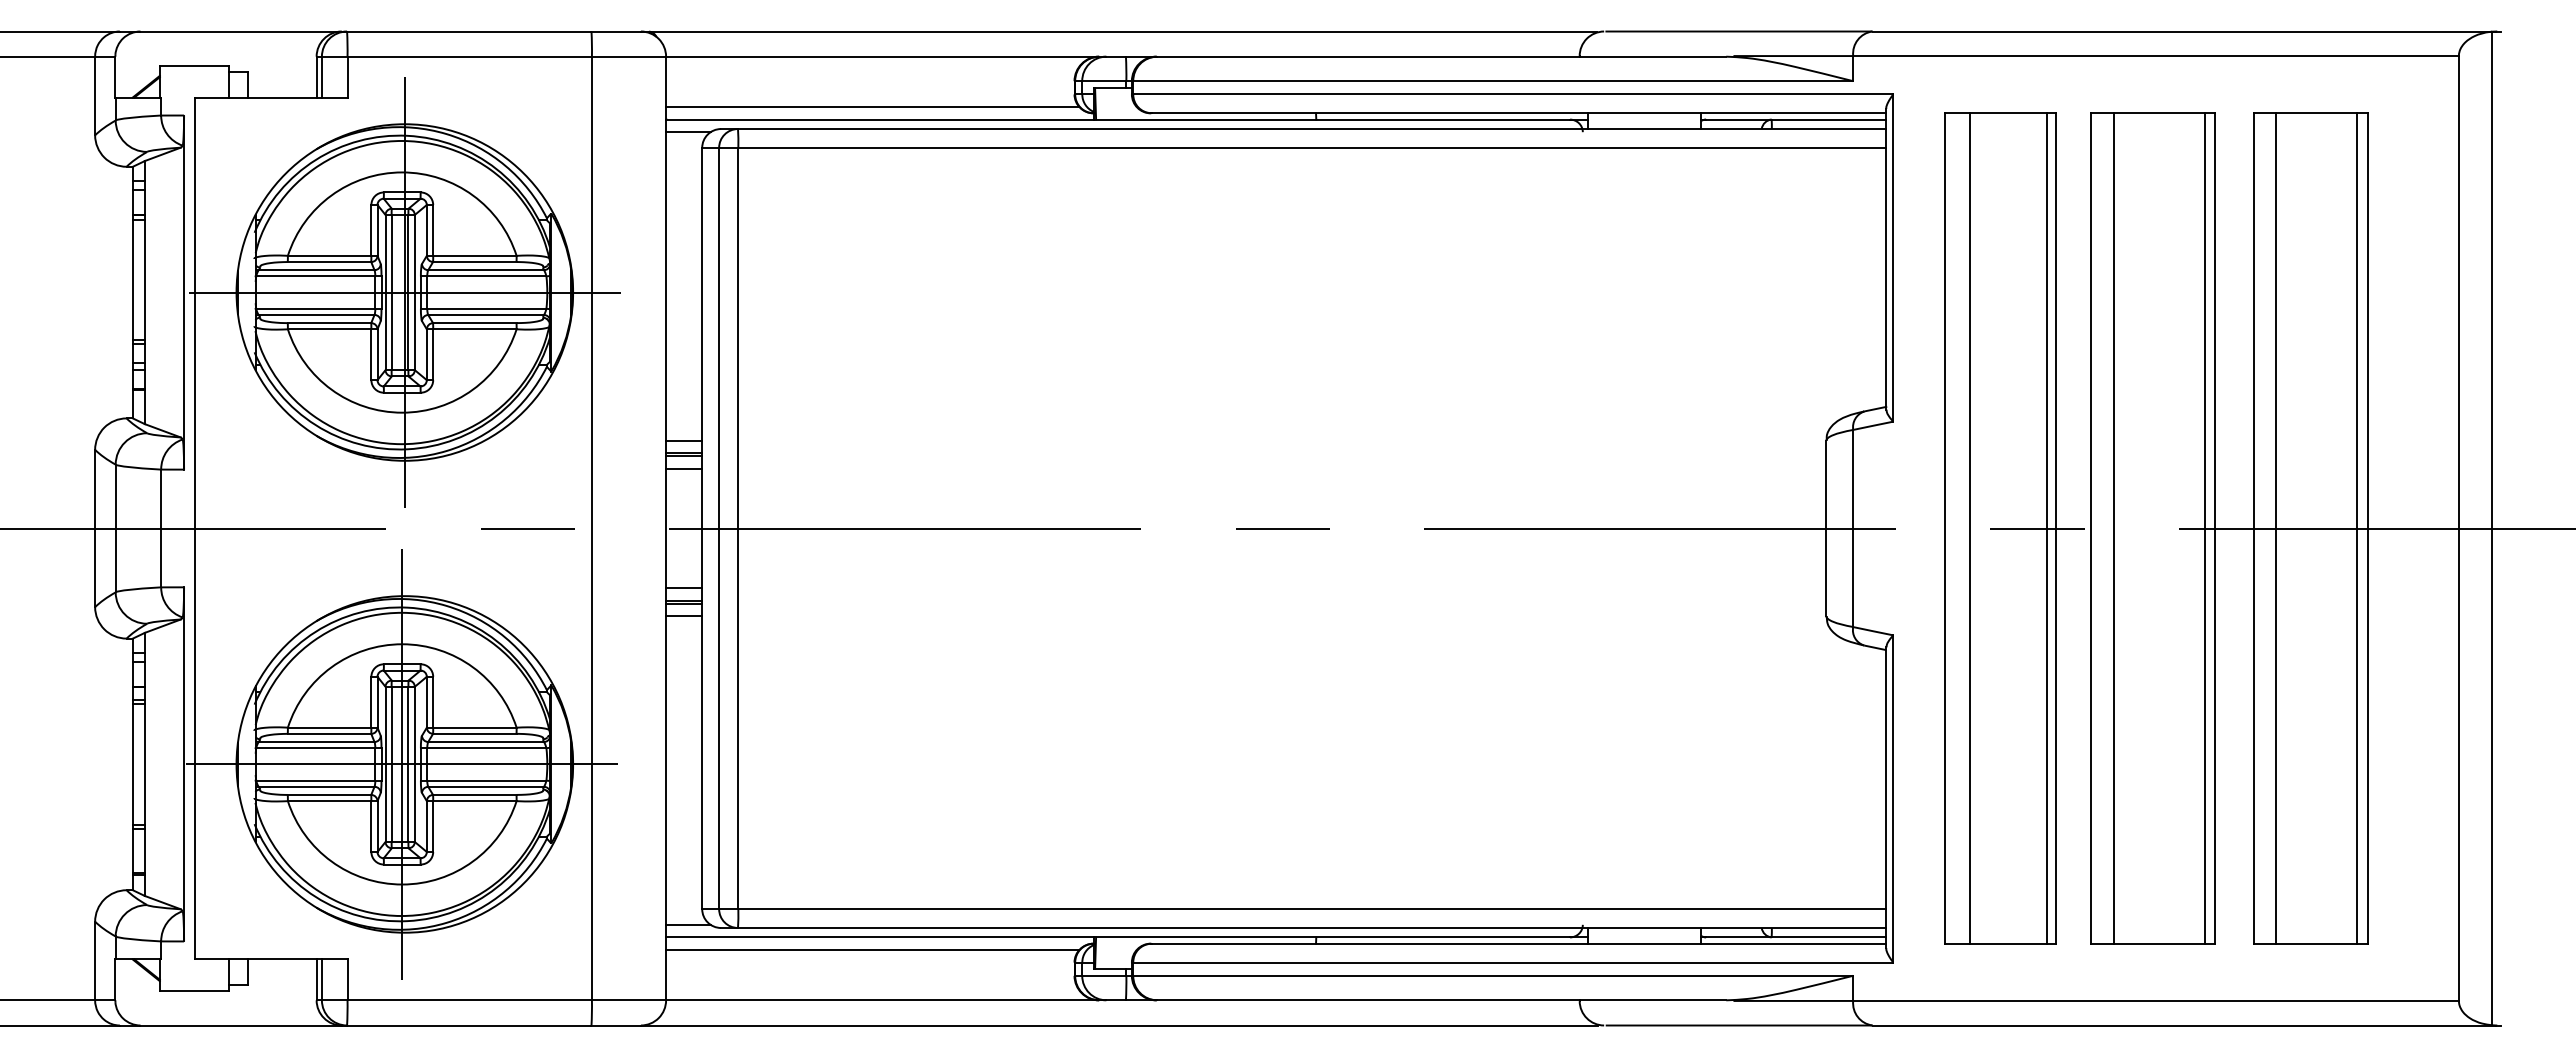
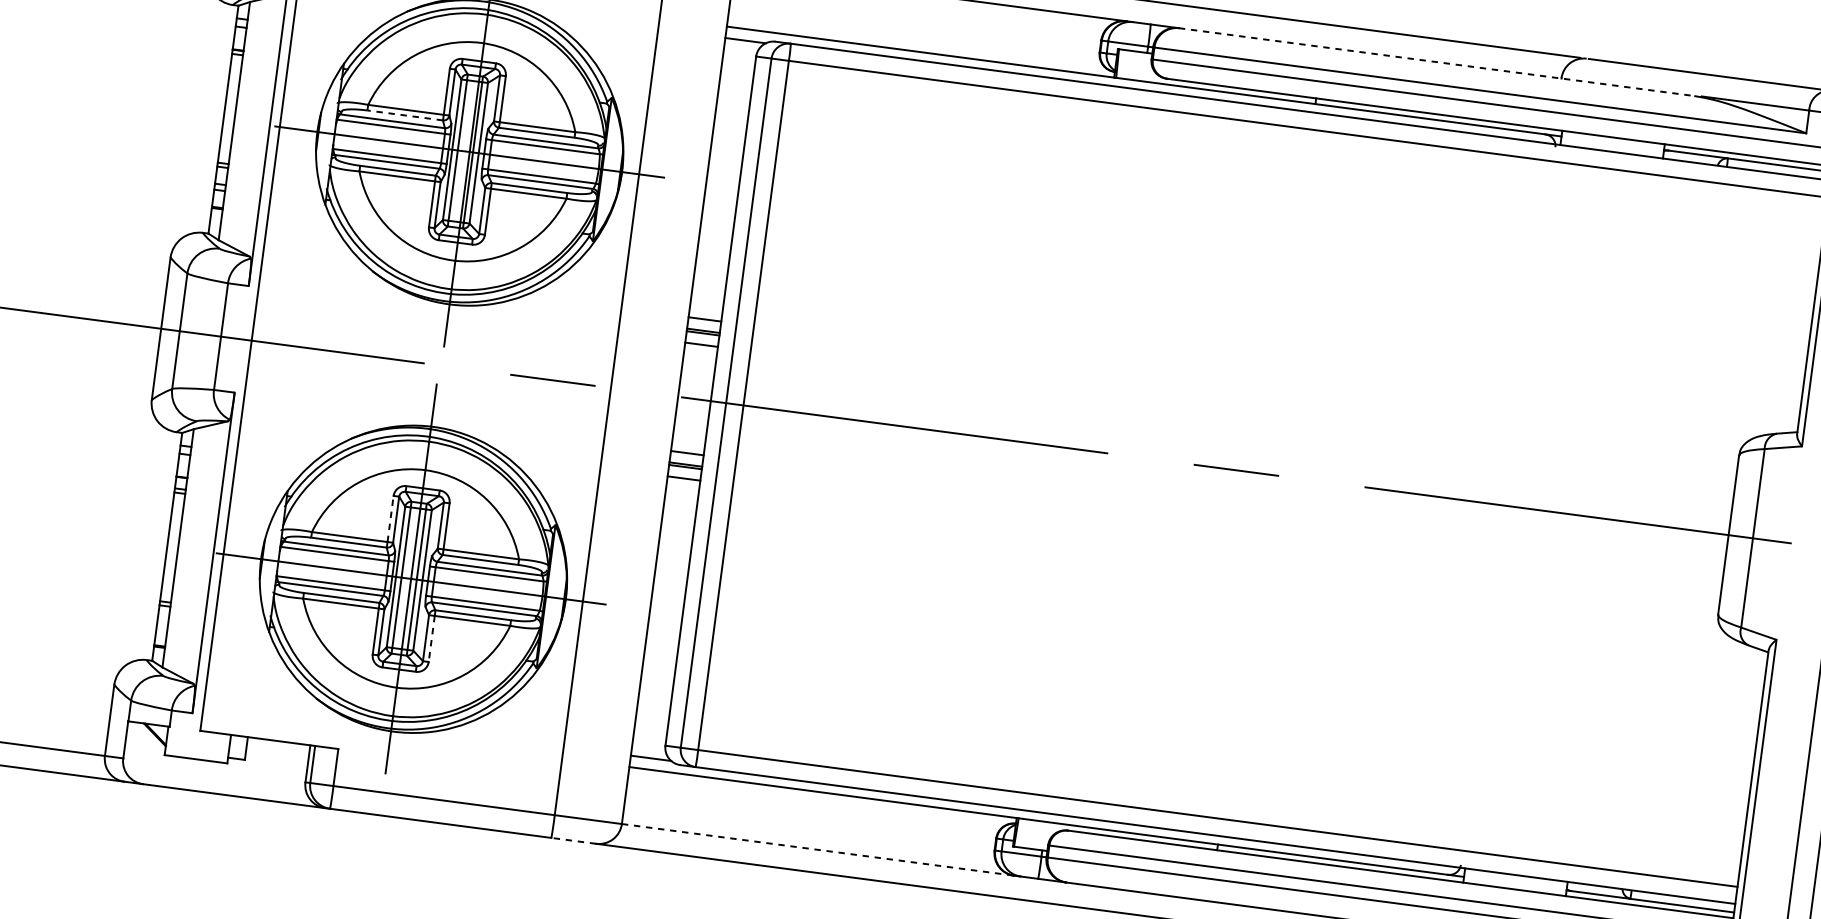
line: (1441, 56) -> (1436, 61), solid -> dashed
line: (872, 107) -> (915, 40), removed
line: (329, 262) -> (405, 115), solid -> dashed
line: (371, 701) -> (390, 518), solid -> dashed
line: (433, 827) -> (431, 639), solid -> dashed
line: (872, 950) -> (814, 803), removed
line: (883, 1000) -> (818, 850), solid -> dashed
line: (616, 1025) -> (573, 840), solid -> dashed

